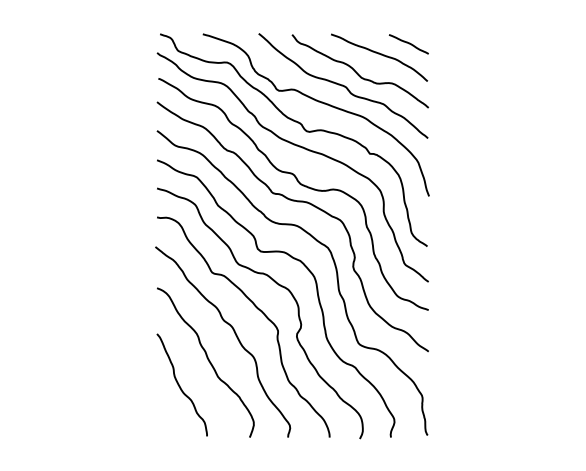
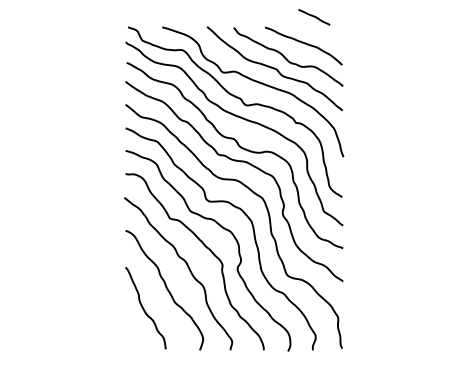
line: (409, 44) -> (314, 17), moved

